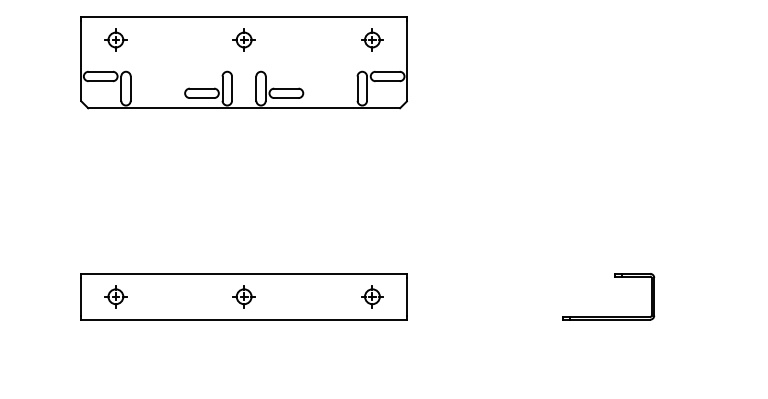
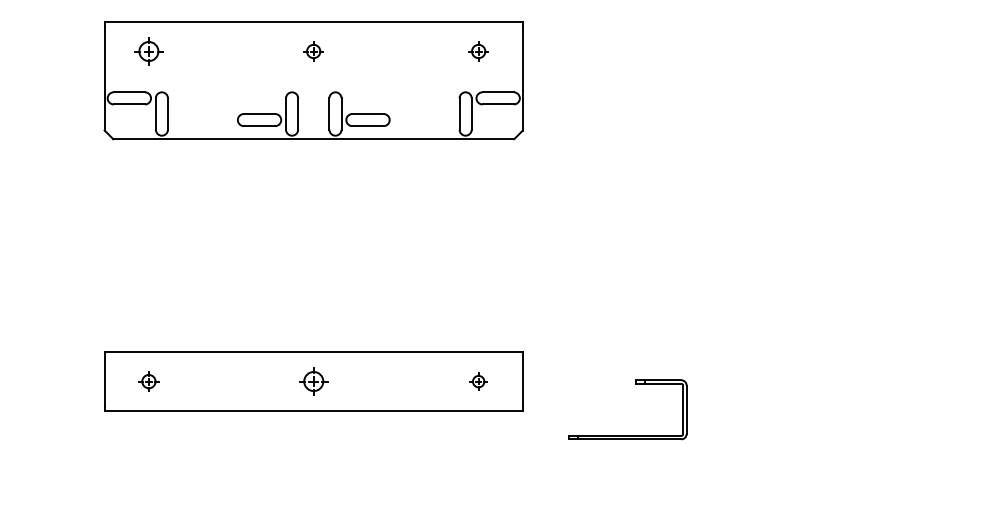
part: (243, 39) -> (312, 50), size x0.7
part: (372, 39) -> (478, 50), size x0.7
part: (614, 277) -> (635, 385), moved
part: (115, 296) -> (148, 381), size x0.7
part: (372, 296) -> (478, 381), size x0.6

